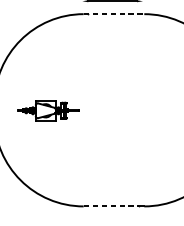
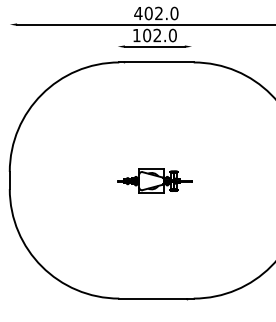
line: (113, 14) -> (156, 62), dashed -> solid
part: (48, 110) -> (154, 180), moved
line: (111, 206) -> (153, 298), dashed -> solid

